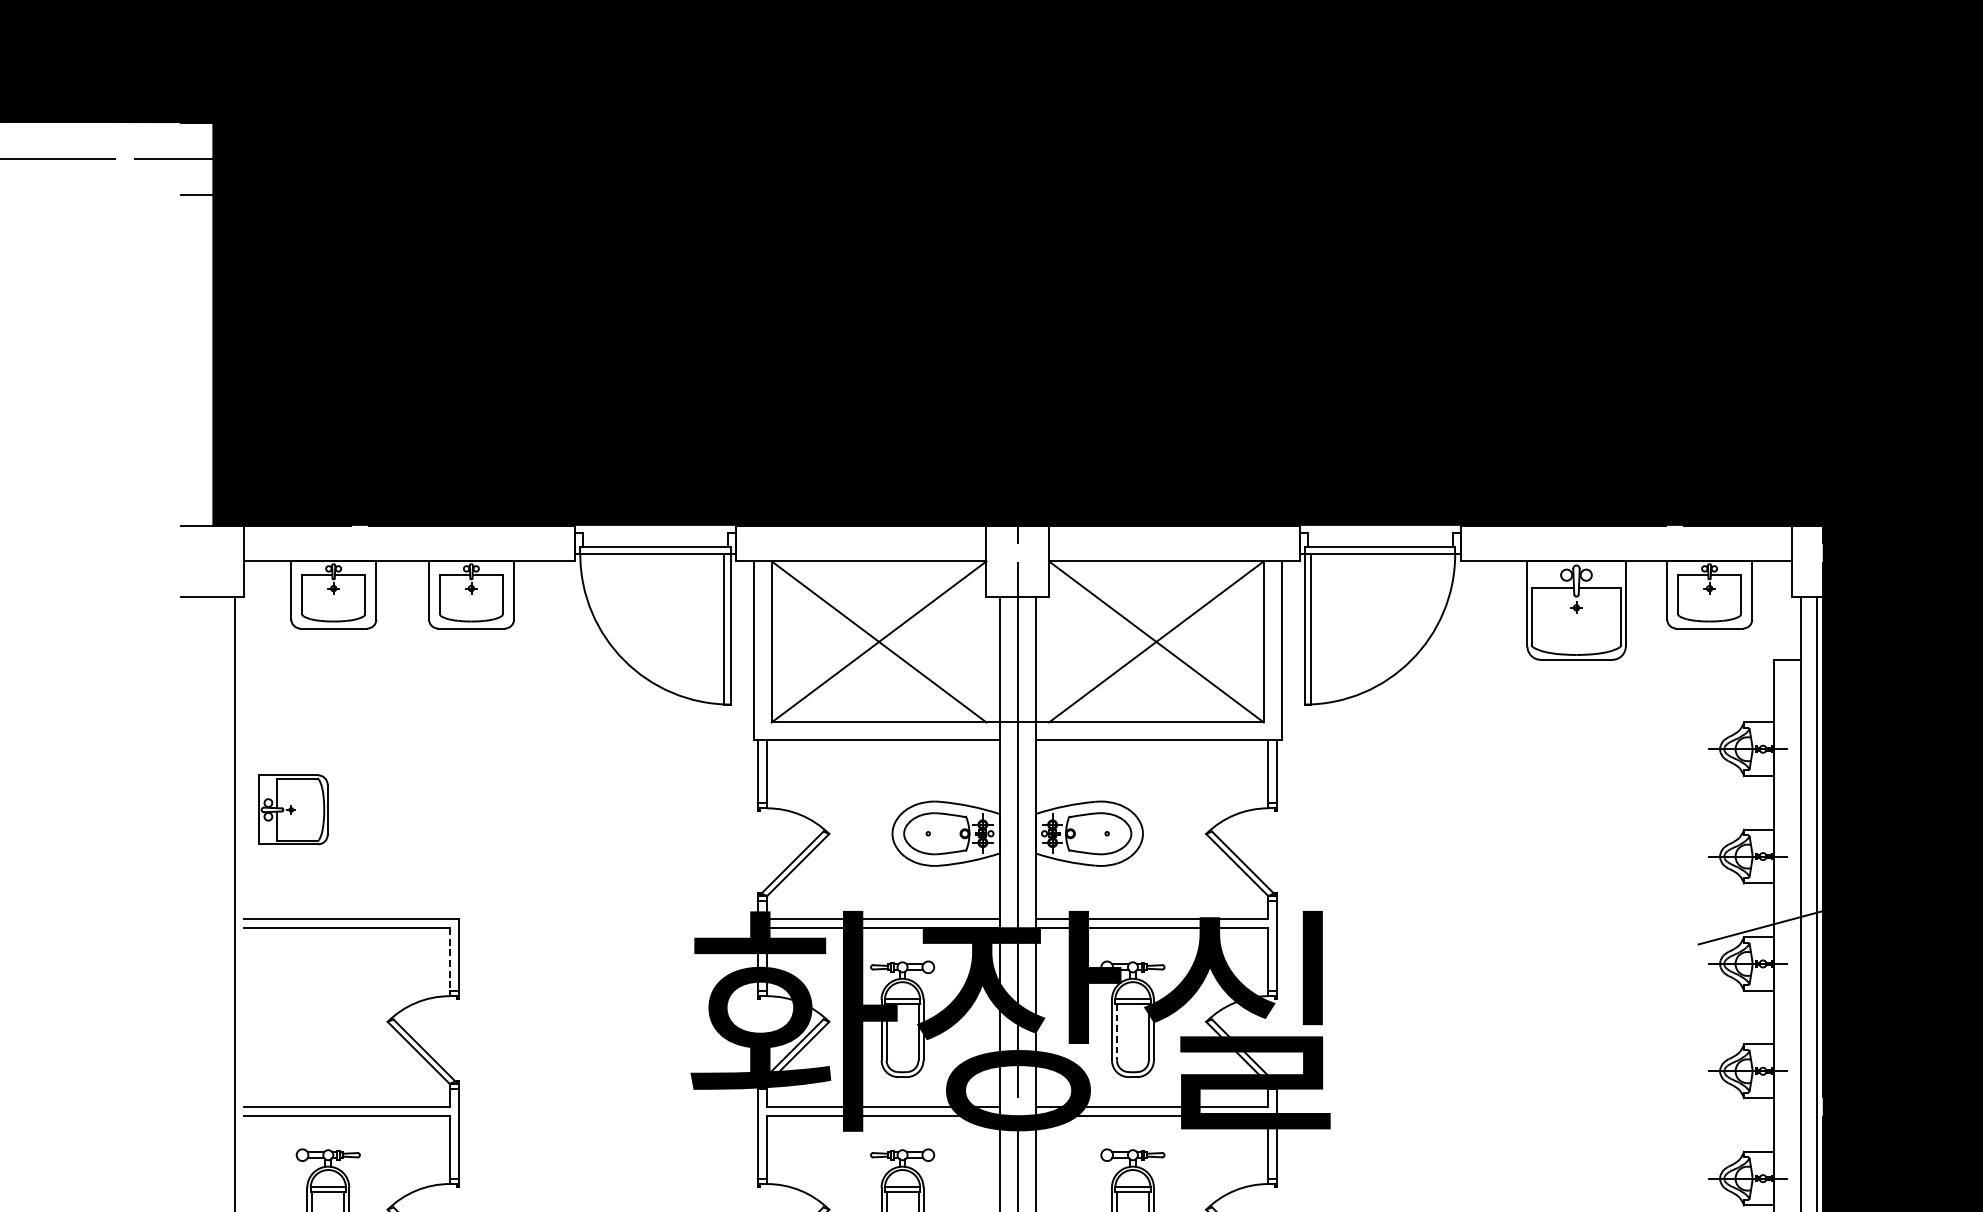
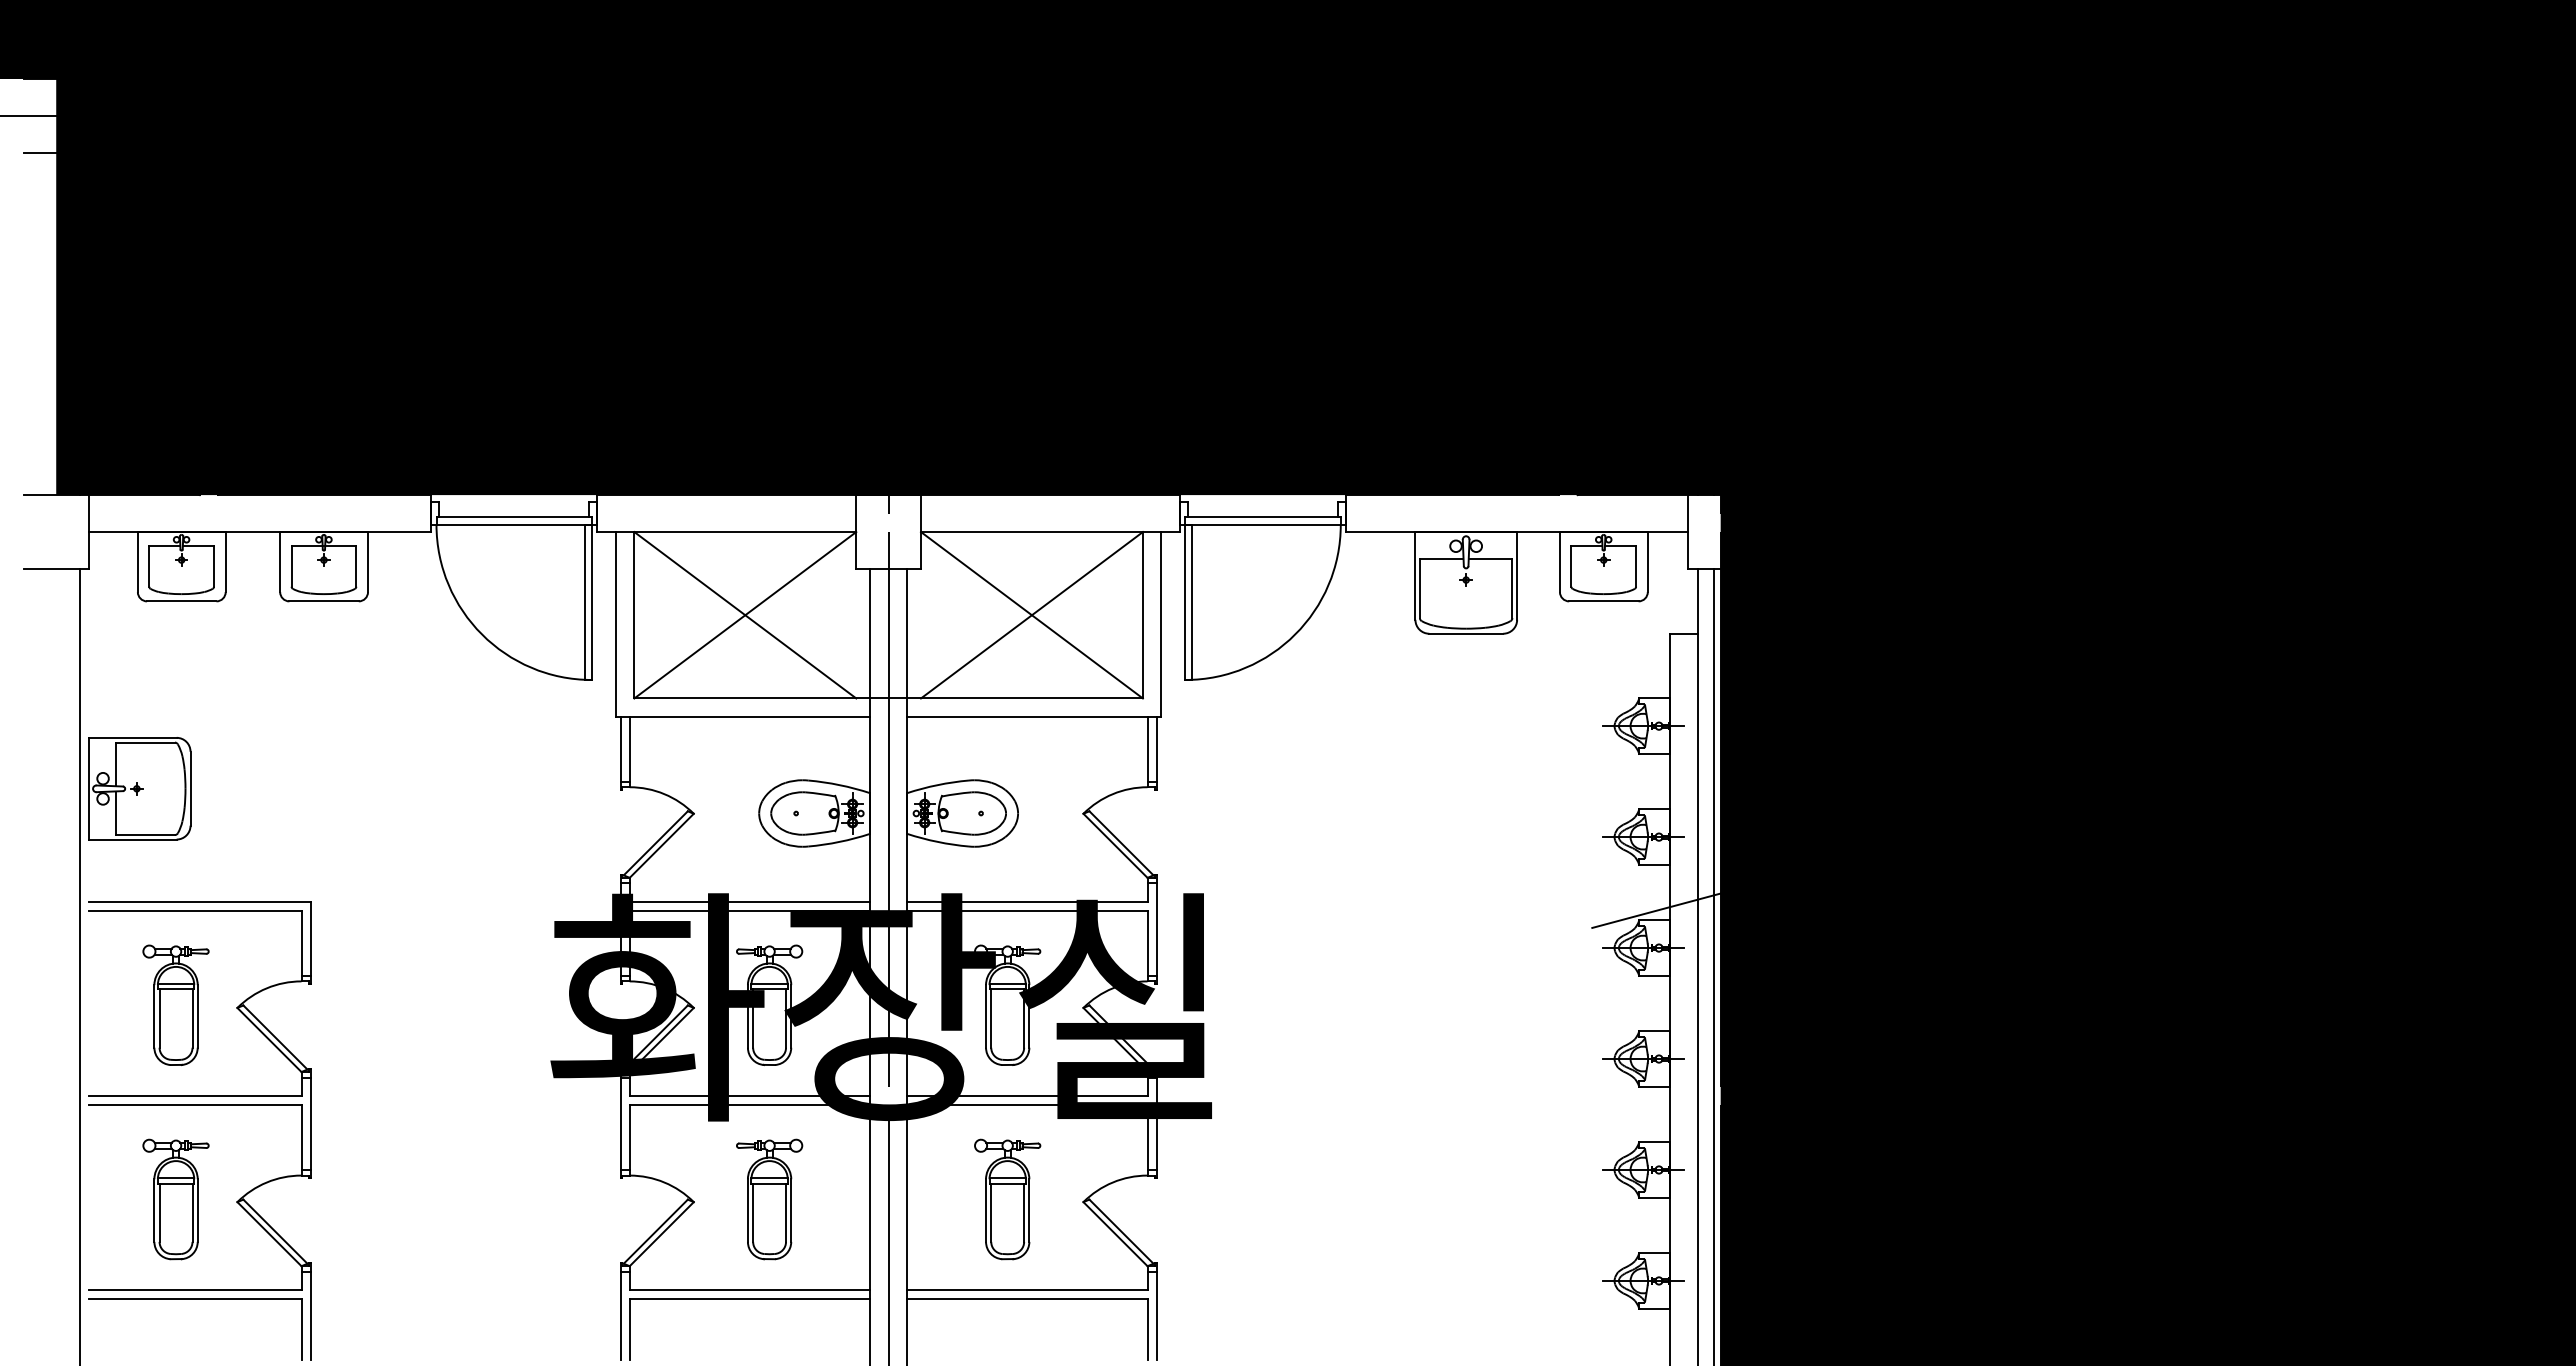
part: (292, 809) -> (139, 788), size x1.43
line: (449, 960) -> (301, 944), dashed -> solid
part: (327, 1018) -> (175, 1004), added
line: (1117, 1033) -> (991, 1019), dashed -> solid

